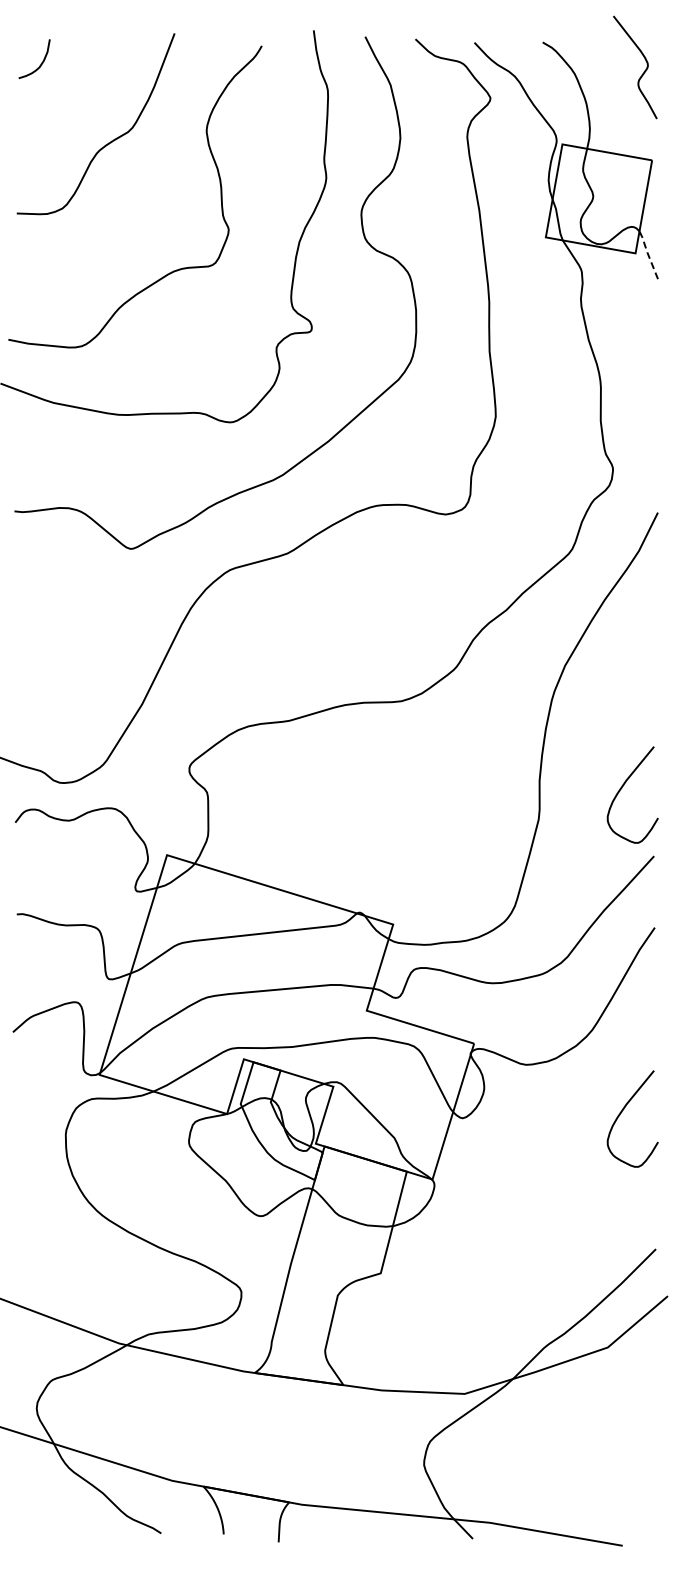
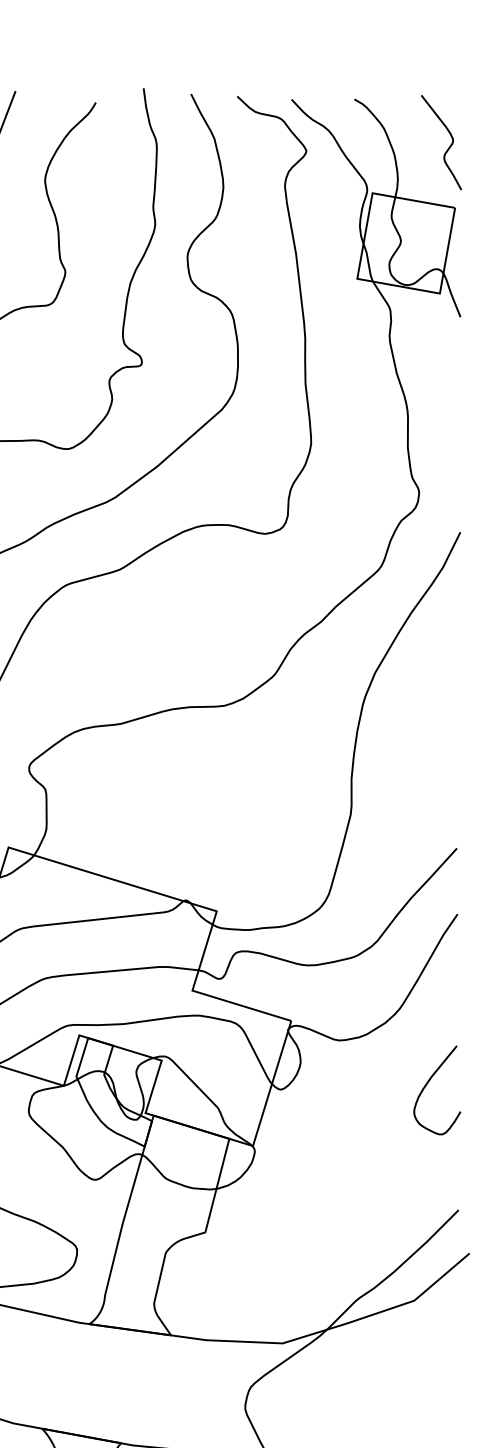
curve: (642, 73) -> (448, 148), moved
line: (647, 253) -> (450, 293), dashed -> solid
curve: (622, 788) -> (427, 786), removed

